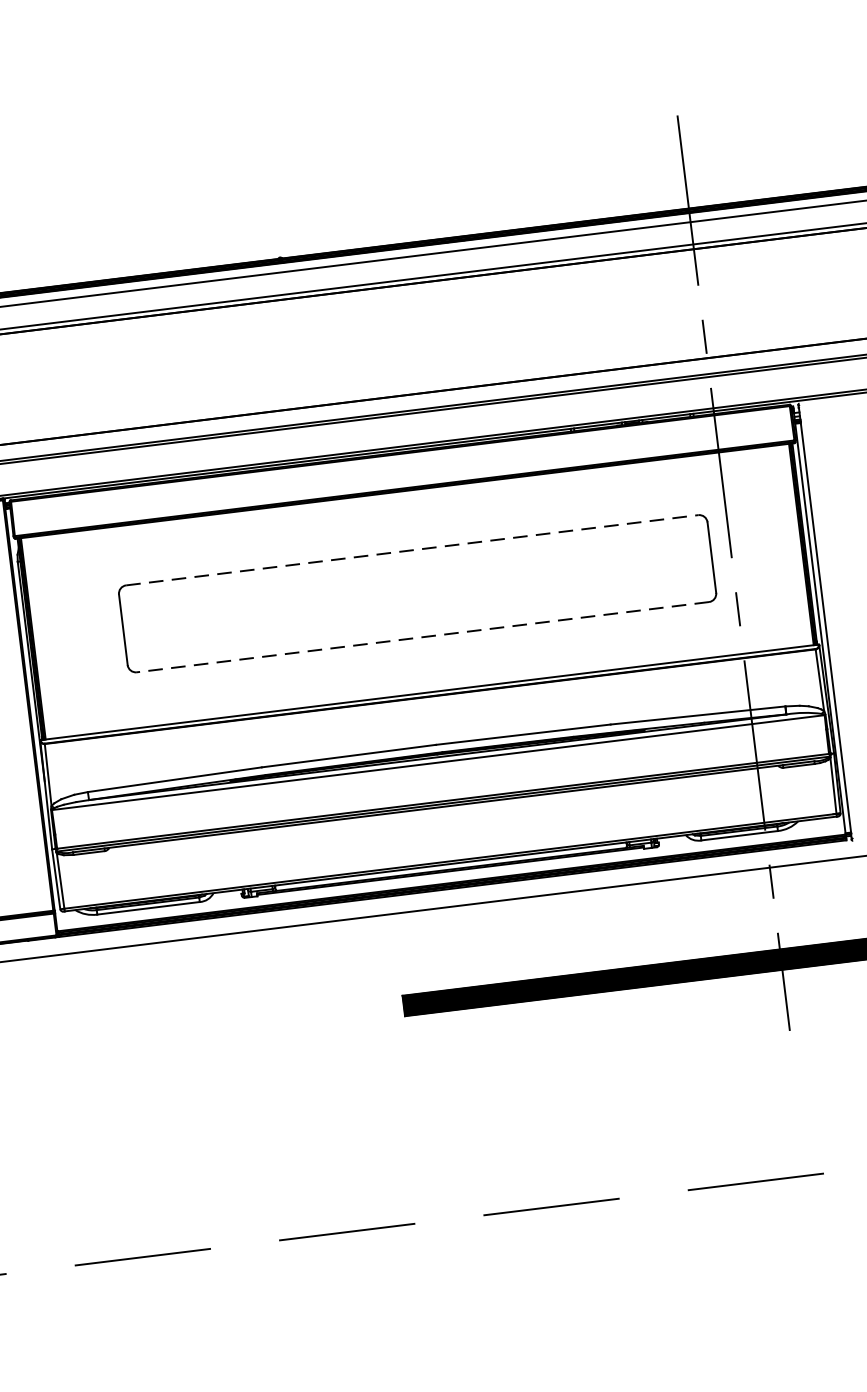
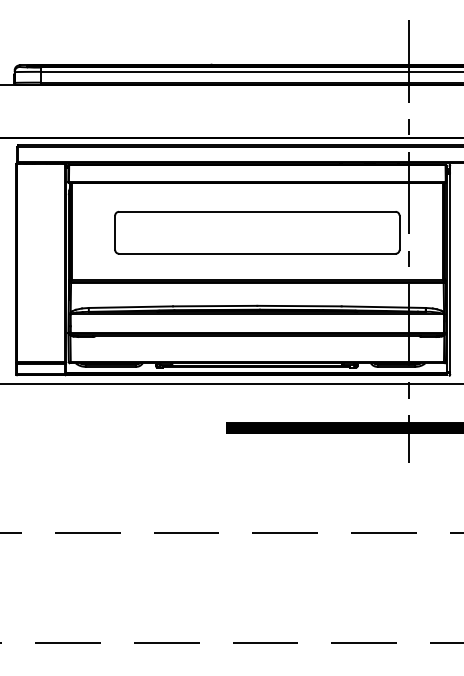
line: (412, 549) -> (257, 211), dashed -> solid
line: (421, 636) -> (256, 253), dashed -> solid

